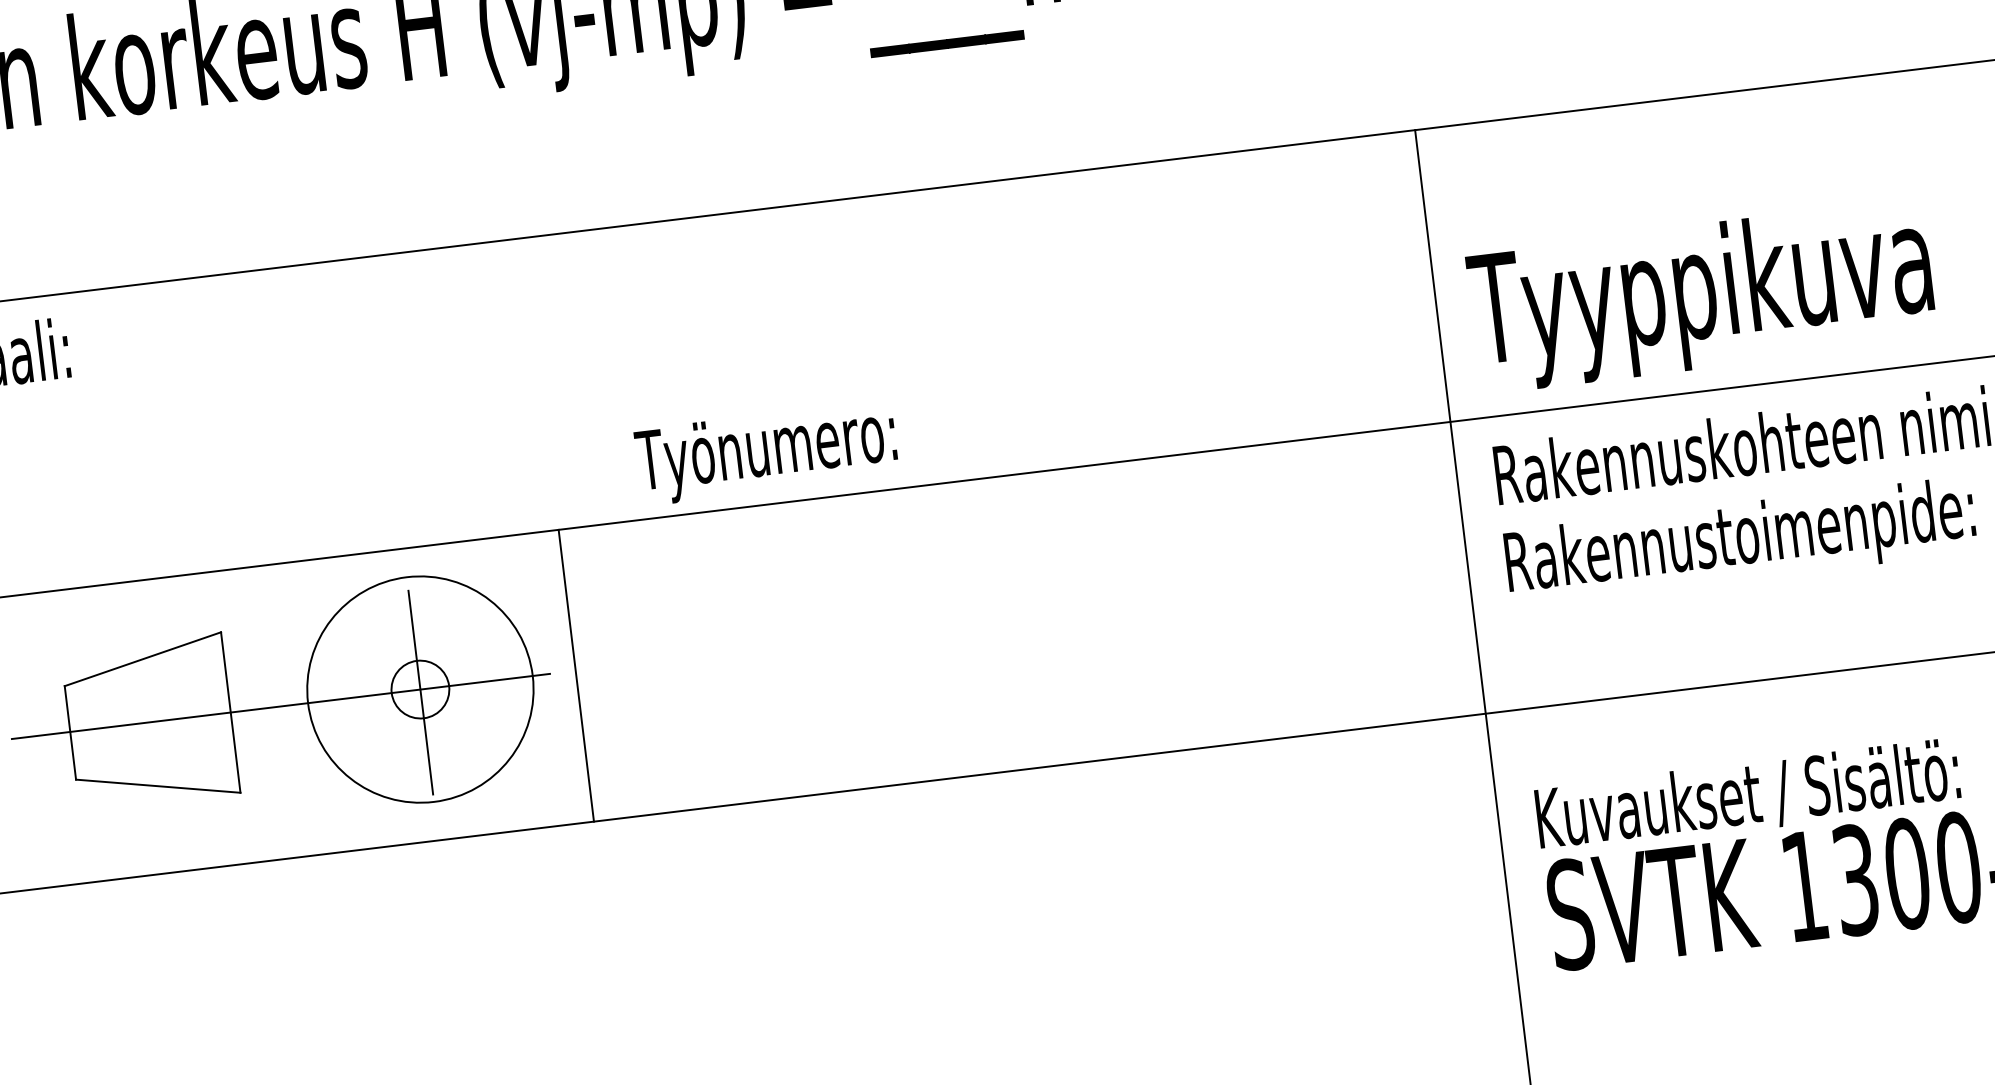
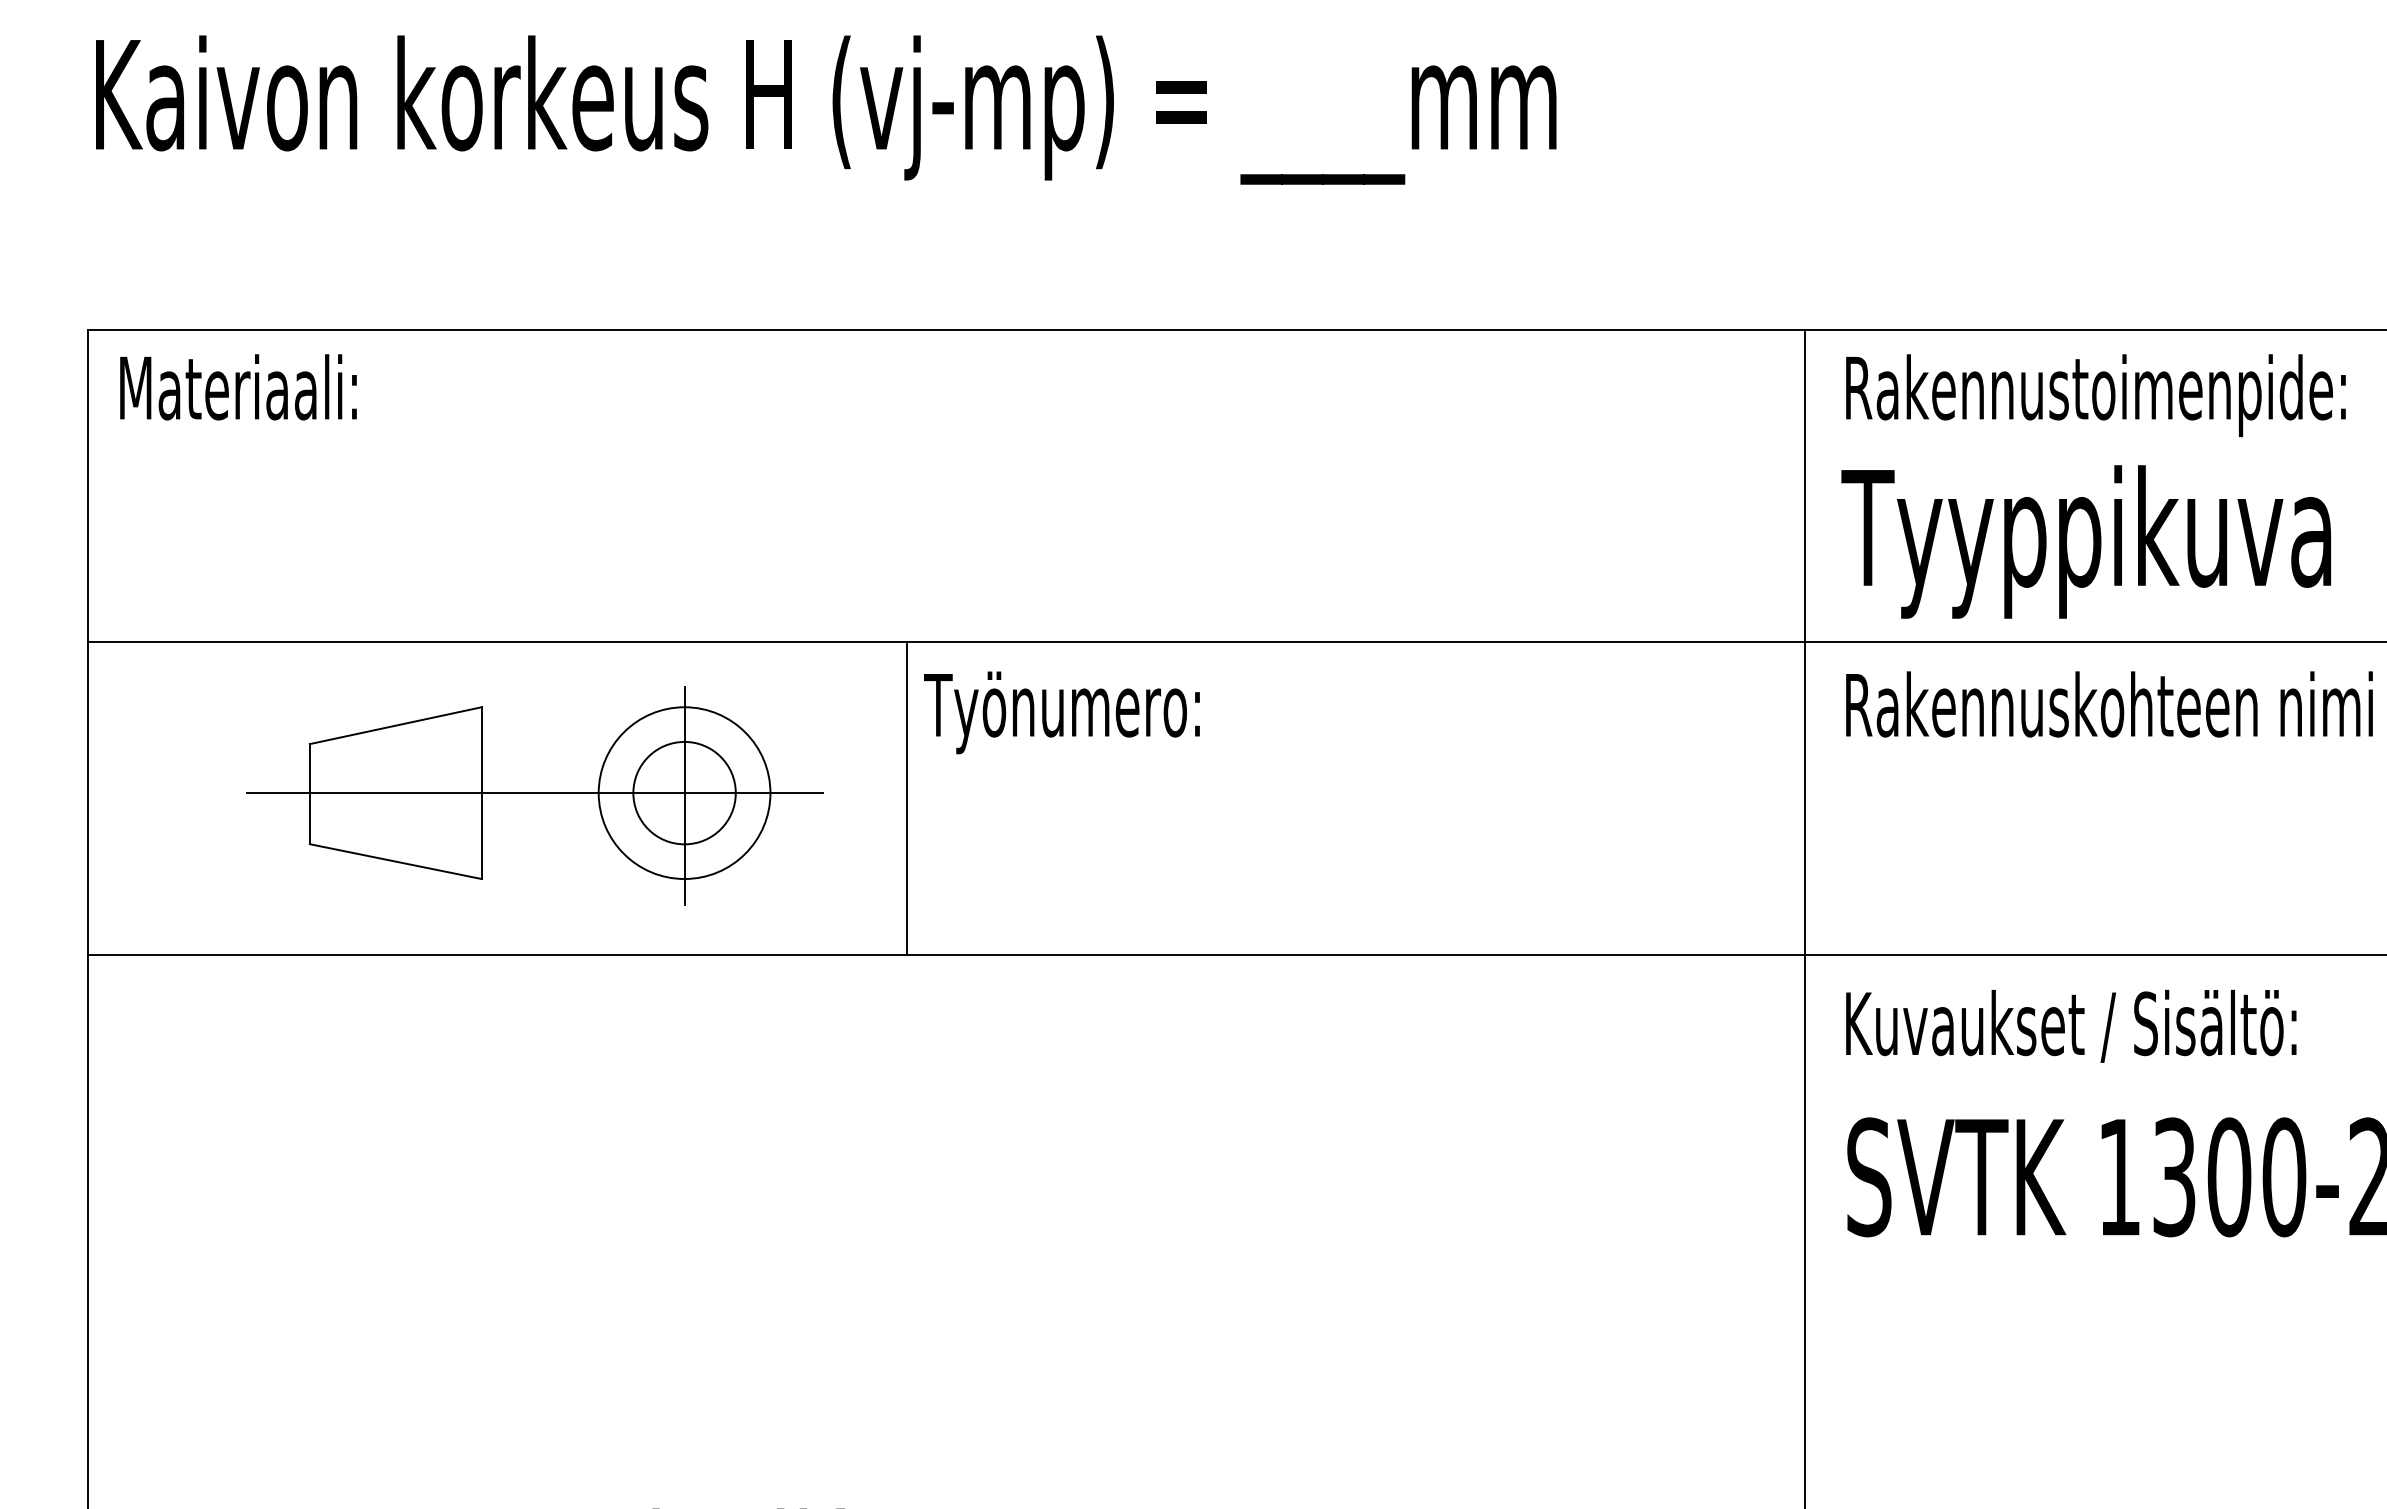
text: (766, 452) -> (1061, 712), moved
text: (1740, 541) -> (2095, 395), moved
line: (576, 675) -> (906, 798), moved
circle: (420, 688) -> (684, 792), size x1.67
circle: (420, 689) -> (684, 793), size x0.71
text: (1748, 796) -> (2071, 1026), moved

